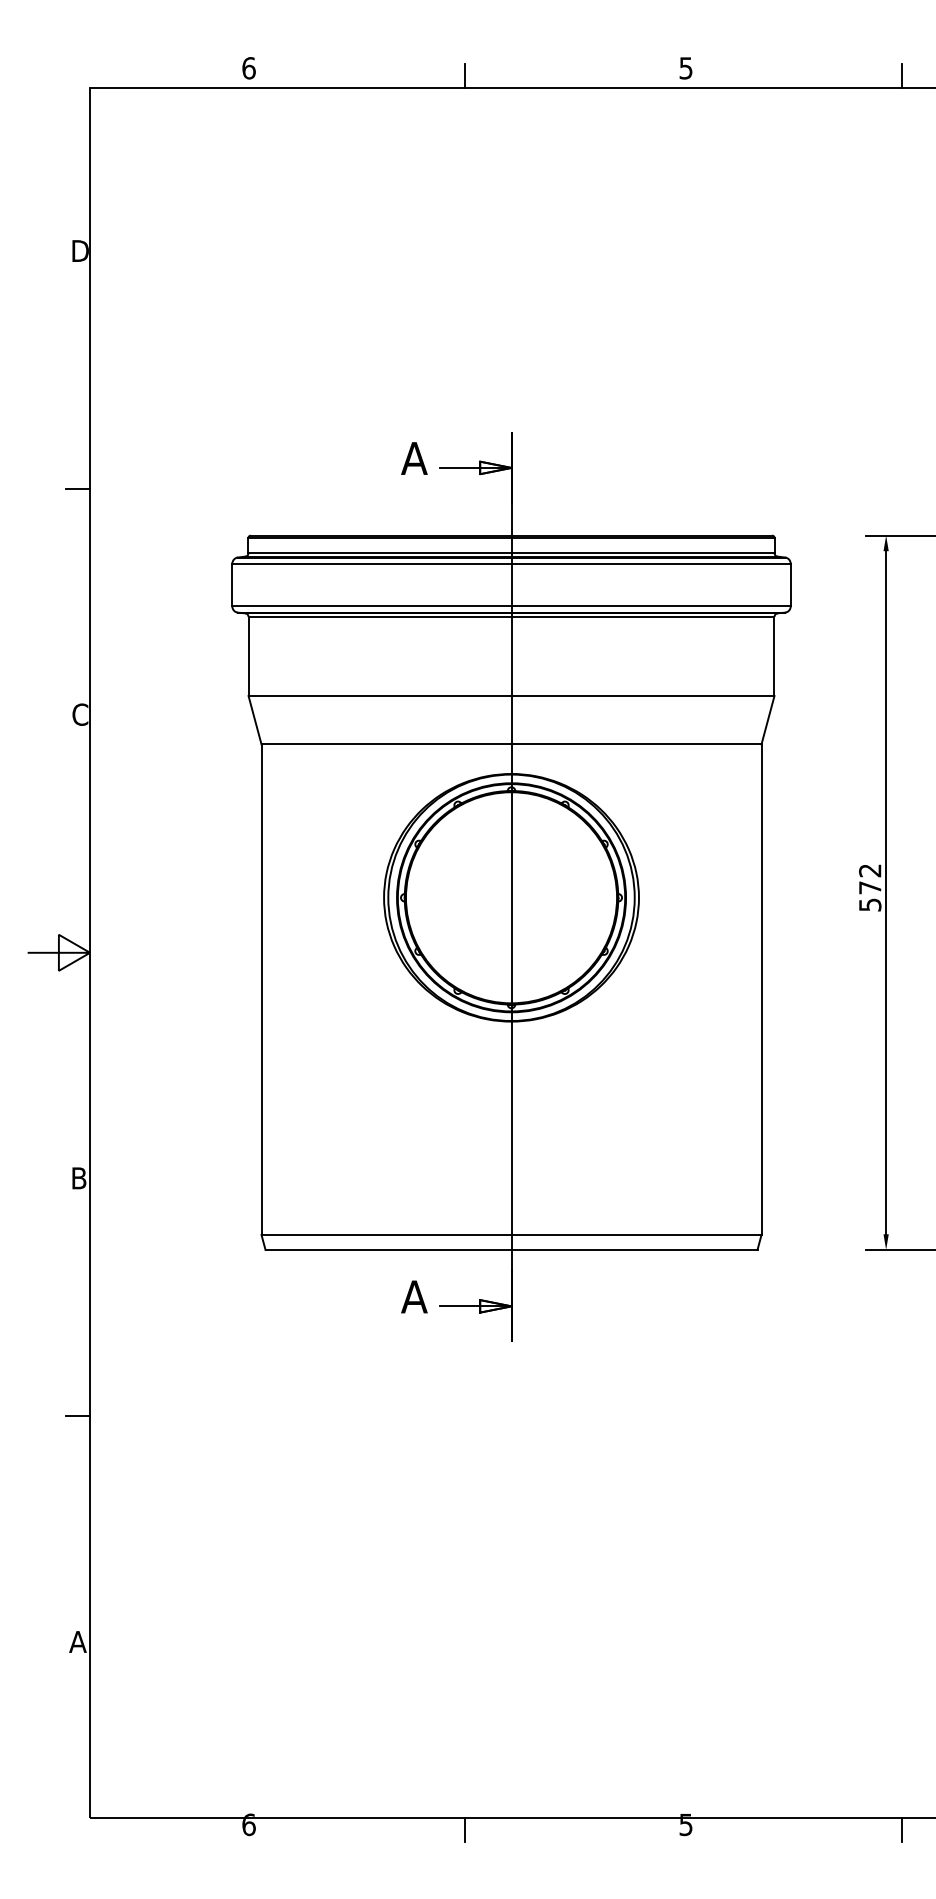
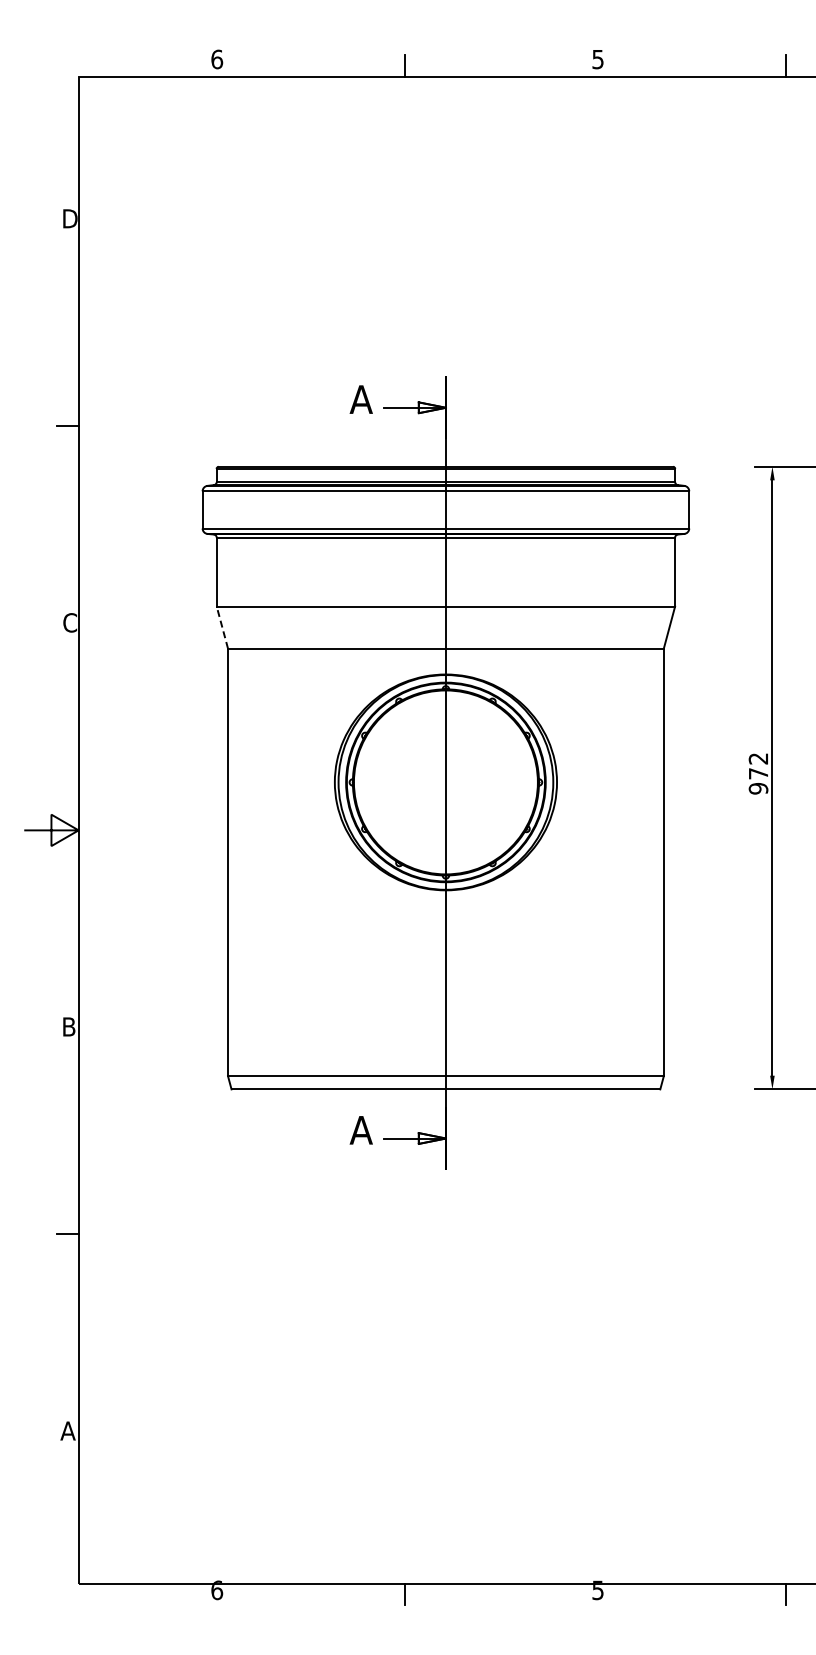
line: (255, 720) -> (222, 627), solid -> dashed
text: (869, 904) -> (757, 788), 572 -> 972

